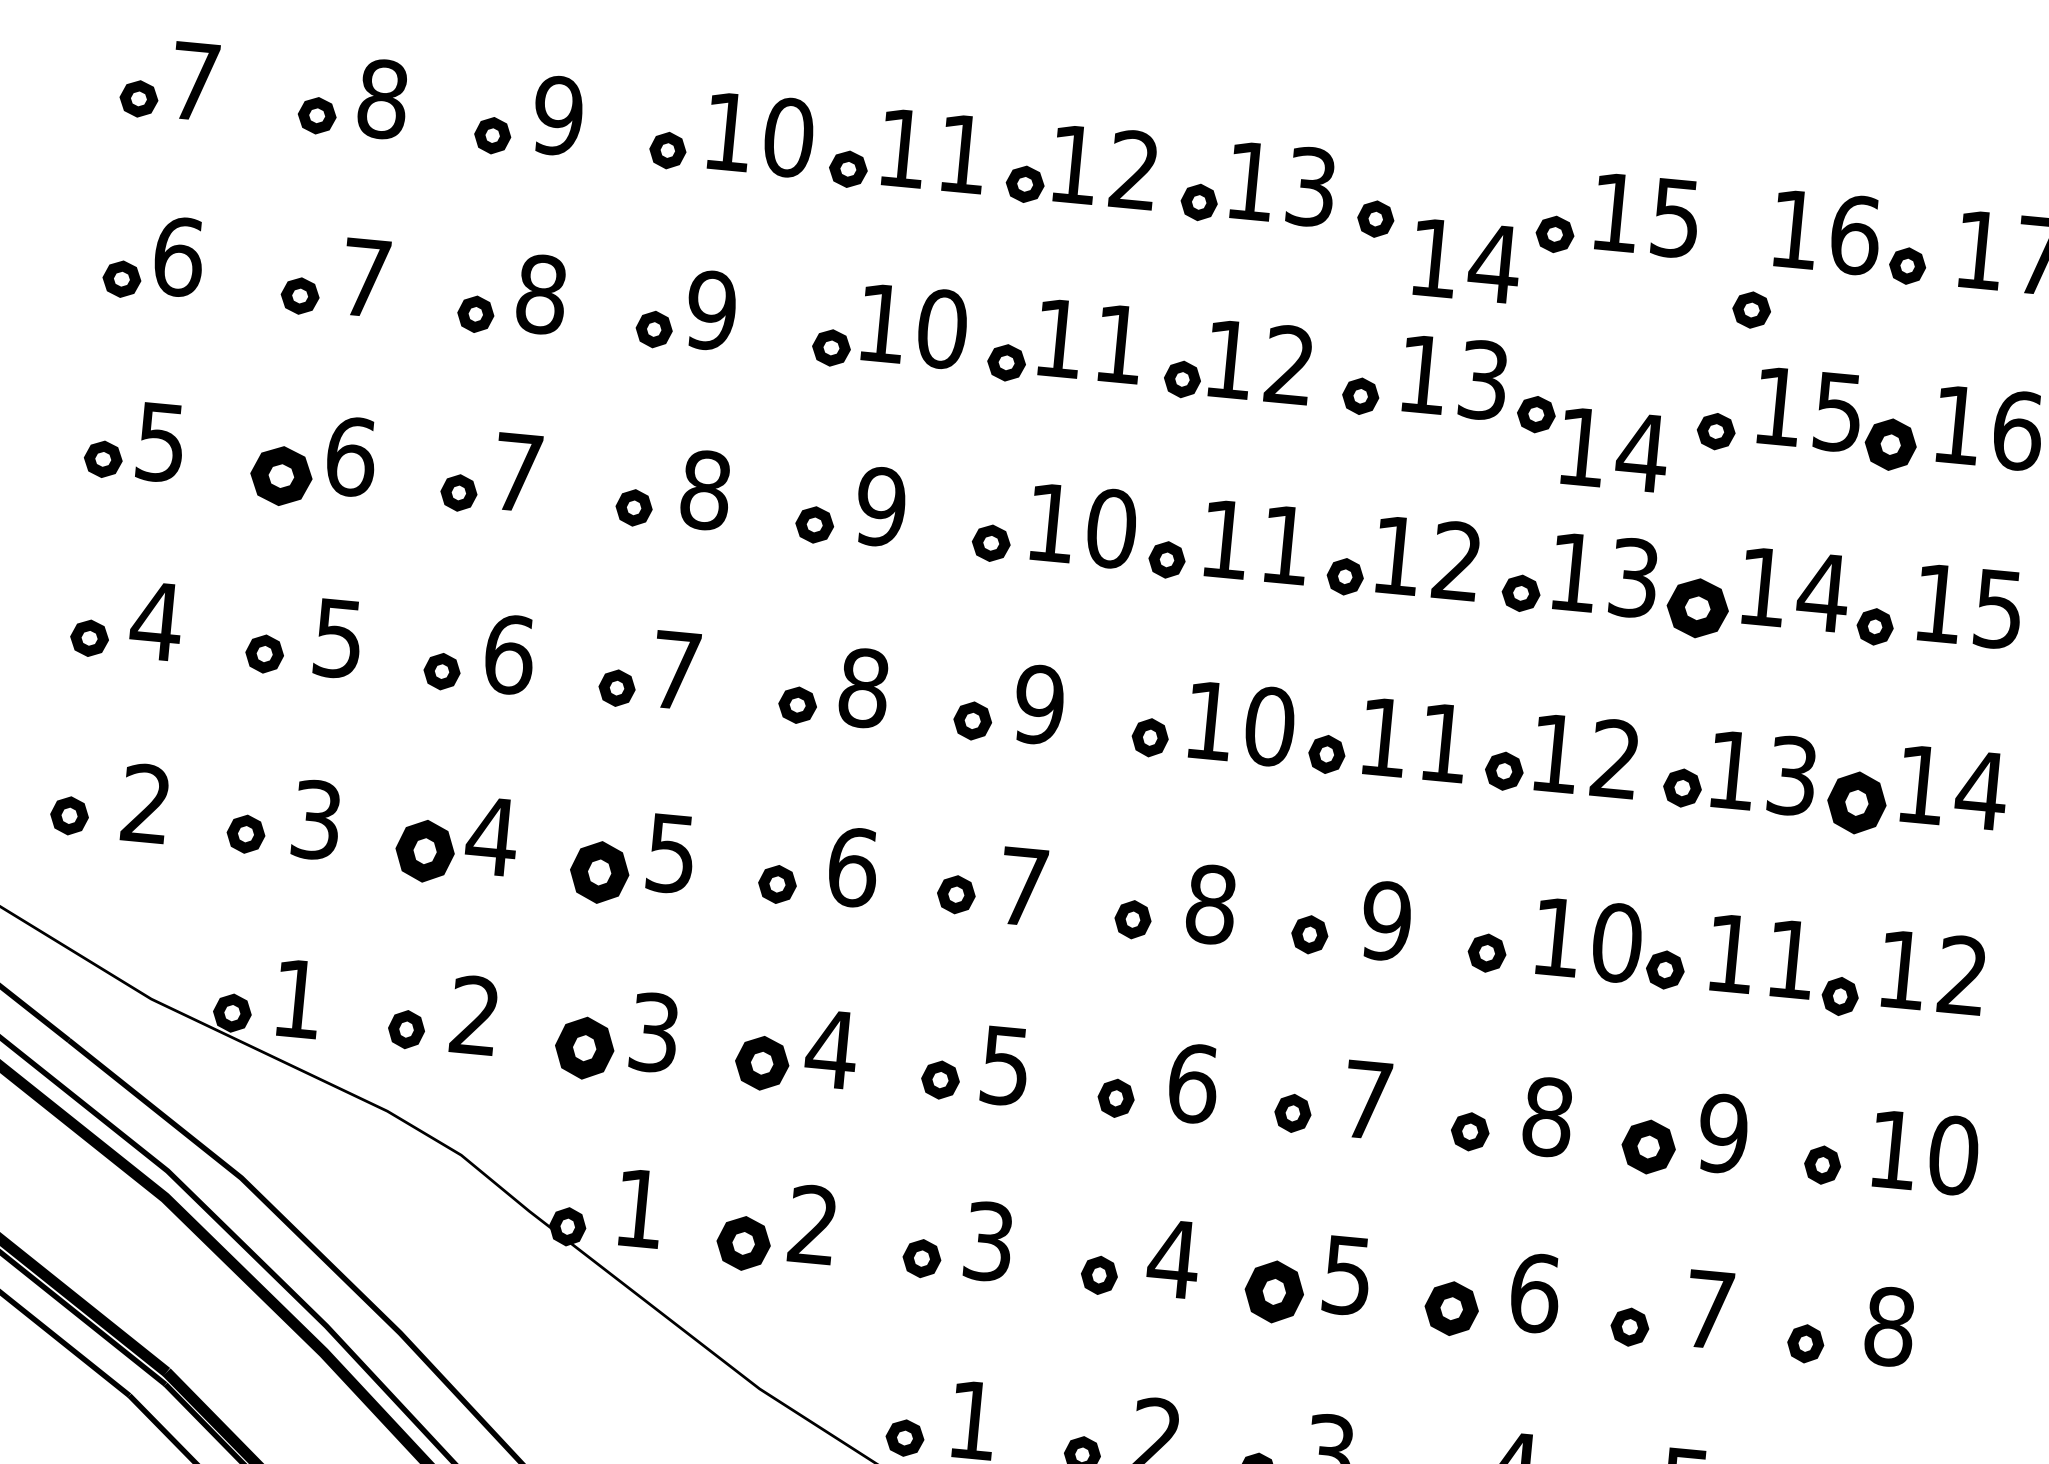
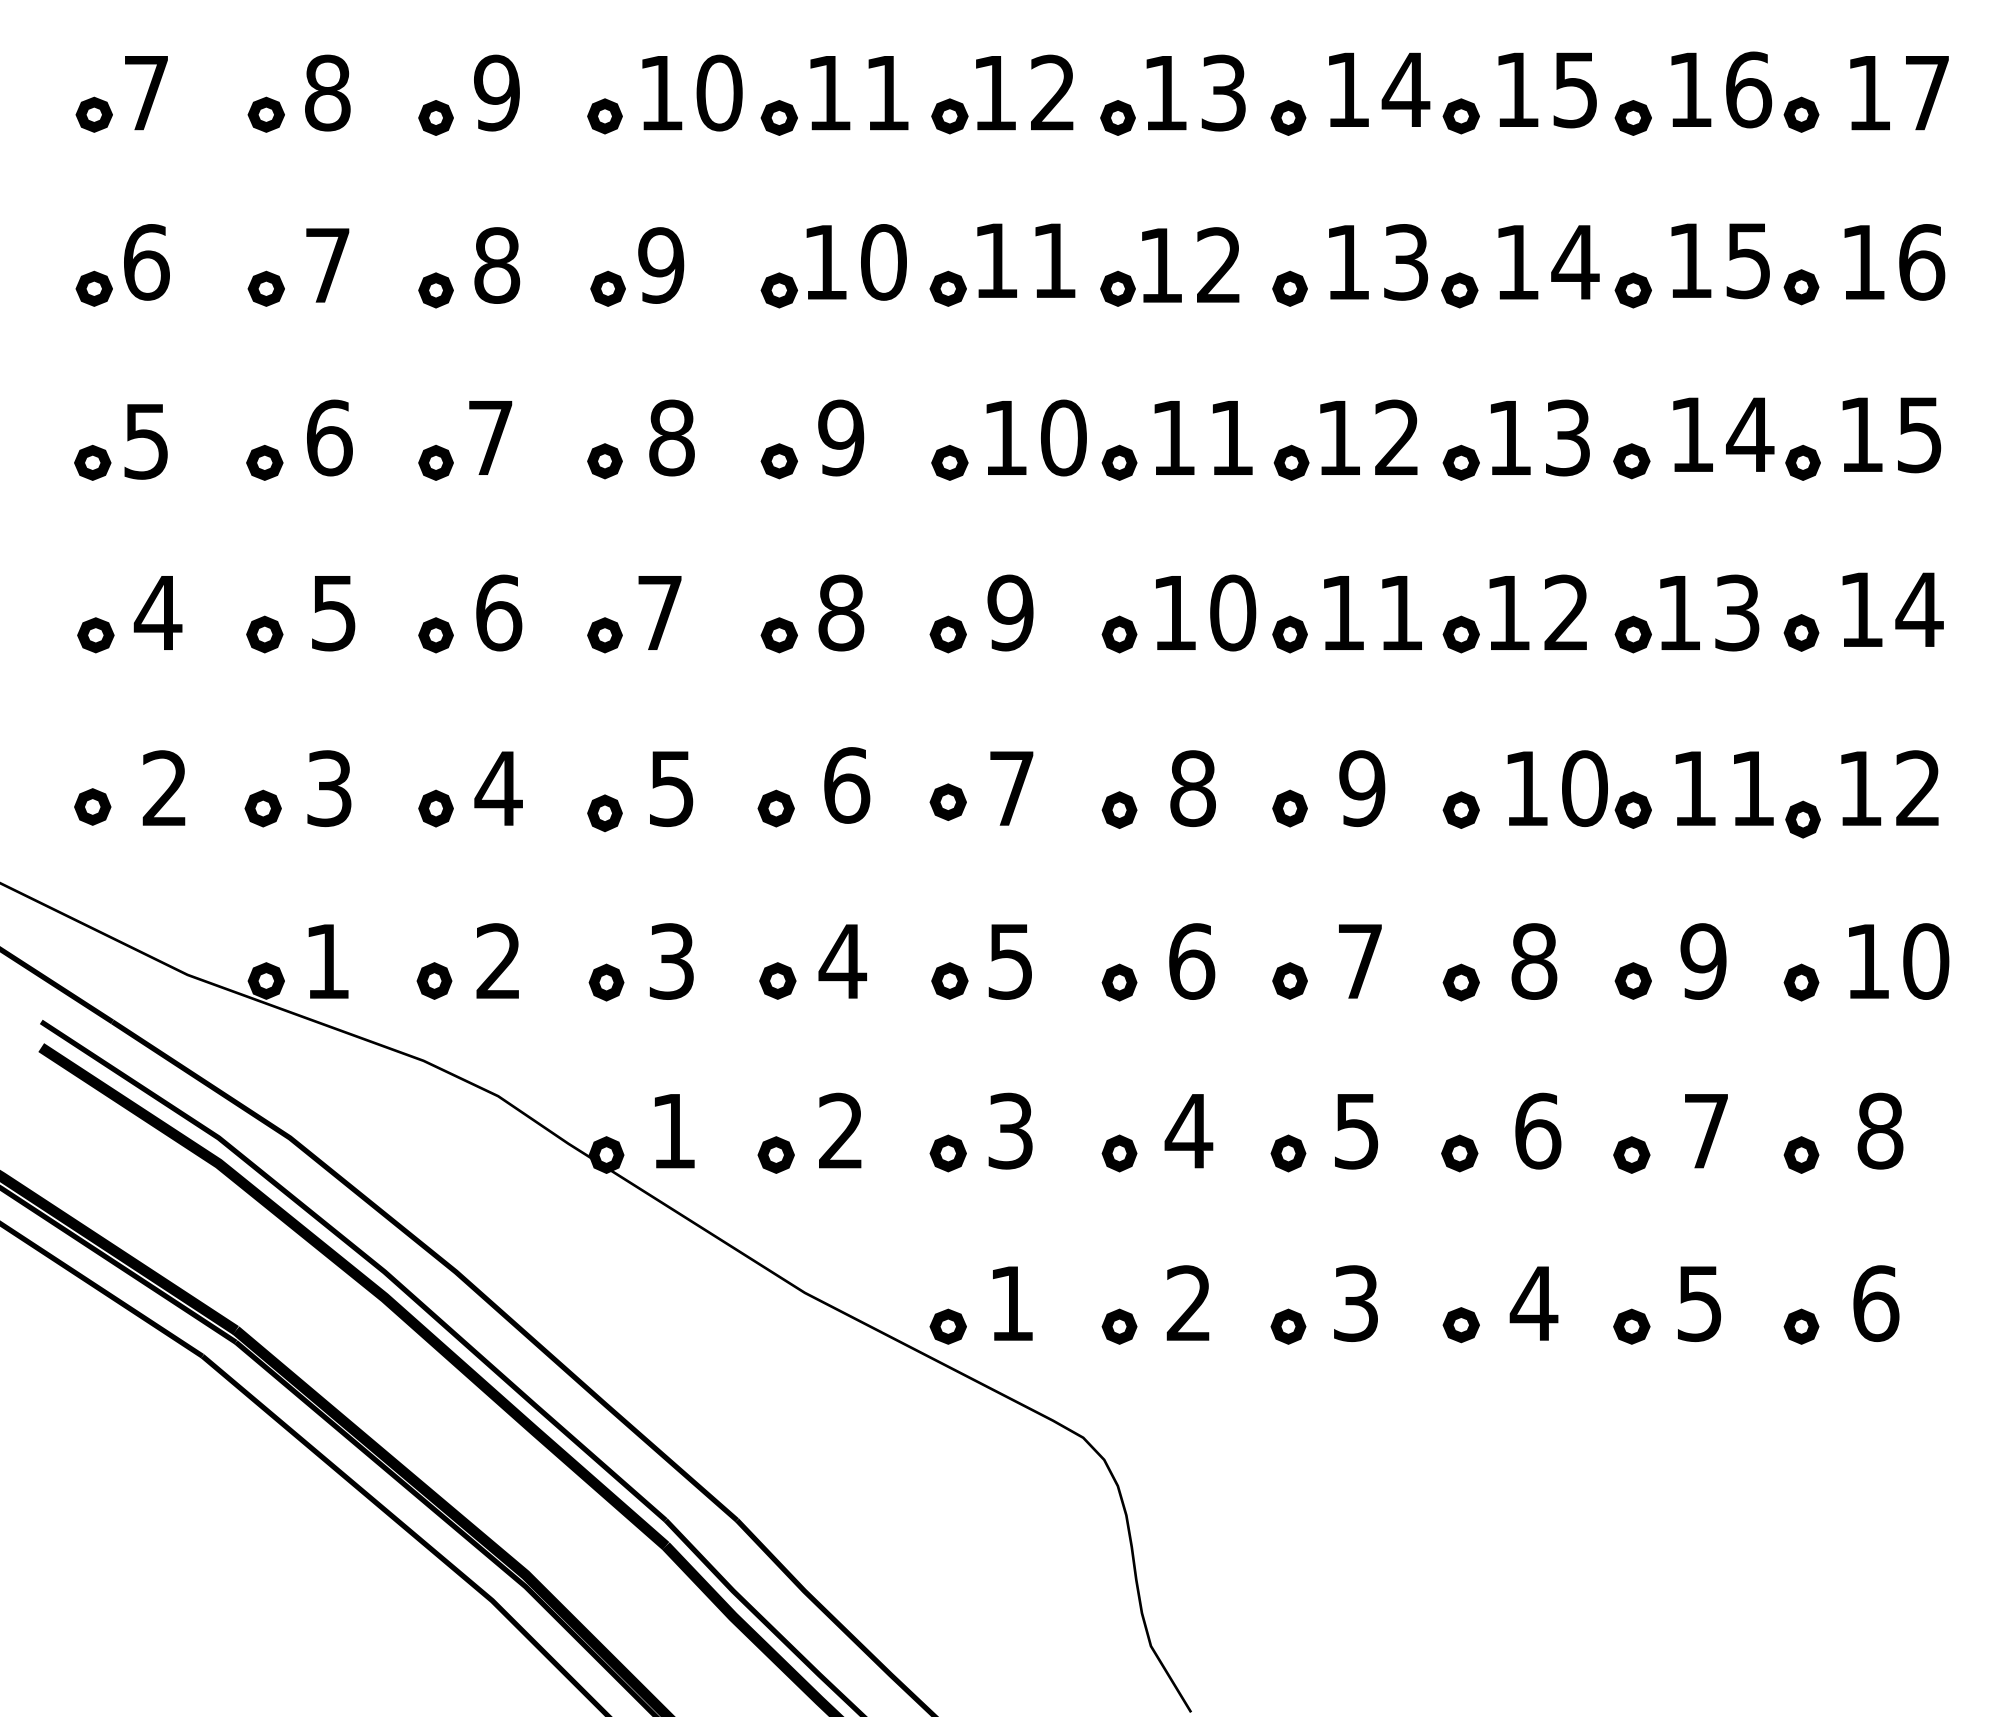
text: (1466, 260) -> (1379, 89), moved
part: (1750, 309) -> (1632, 117), moved
part: (1890, 445) -> (1801, 287), size x0.71
text: (1614, 450) -> (1548, 262), moved
part: (281, 475) -> (264, 462), size x0.62
part: (1697, 608) -> (1631, 461), size x0.62
part: (1856, 802) -> (1801, 632), size x0.62
part: (424, 850) -> (435, 808), size x0.62
part: (599, 872) -> (604, 813), size x0.62
part: (584, 1048) -> (606, 982), size x0.62
part: (761, 1062) -> (777, 980), size x0.71
part: (1647, 1146) -> (1632, 980), size x0.71
part: (742, 1242) -> (775, 1154), size x0.71
part: (1274, 1291) -> (1288, 1153), size x0.62
part: (1451, 1308) -> (1459, 1153), size x0.71

